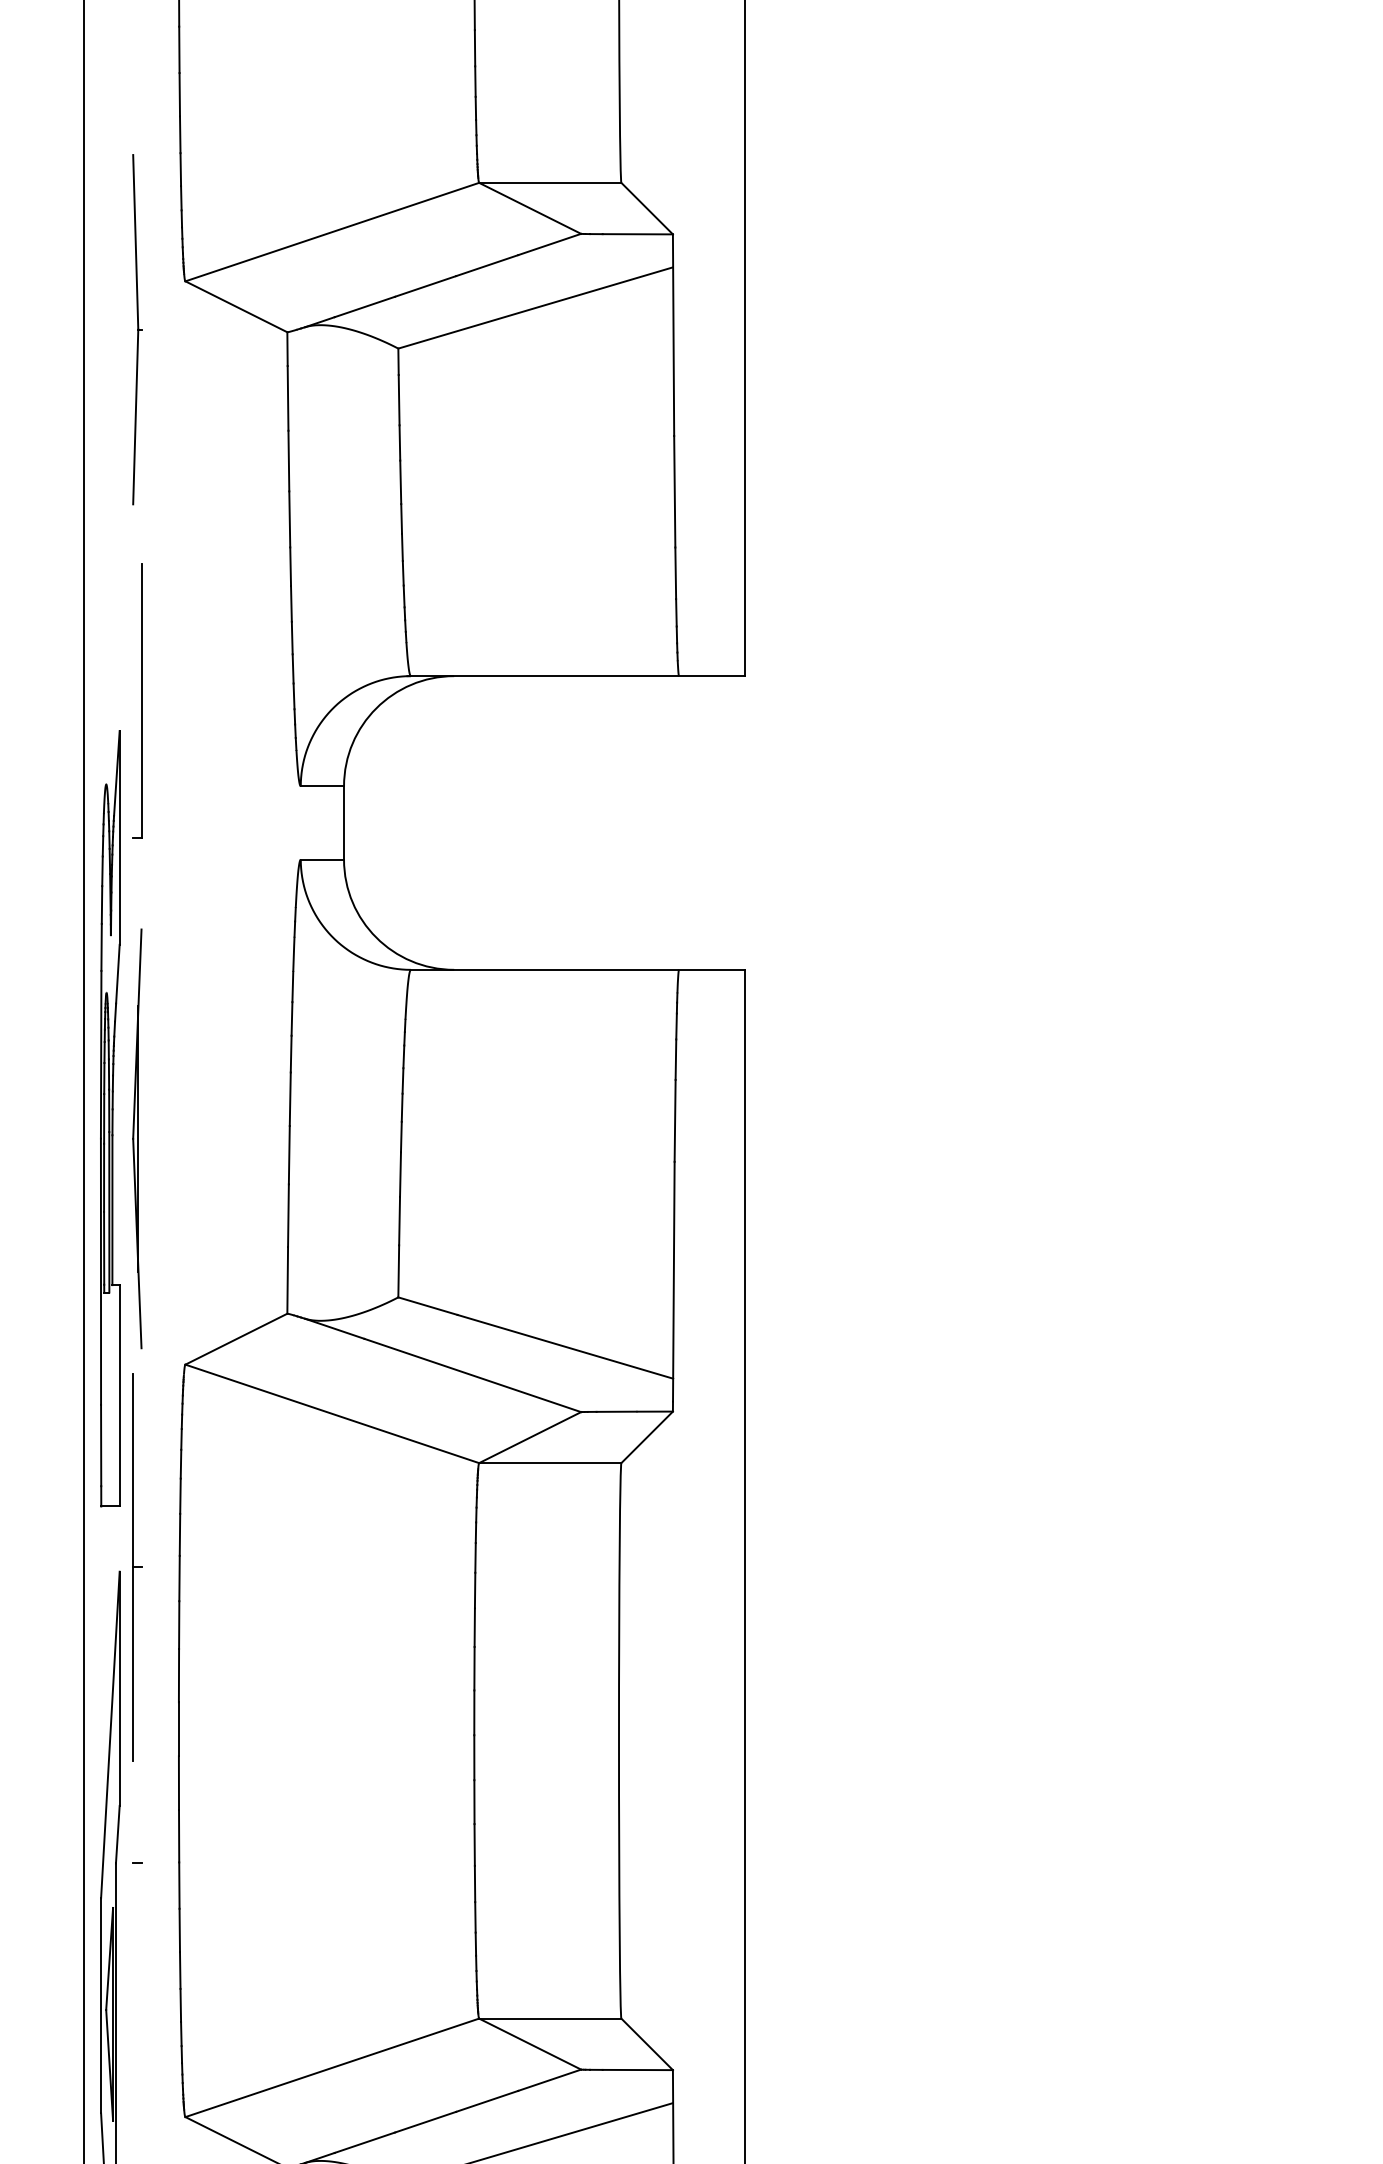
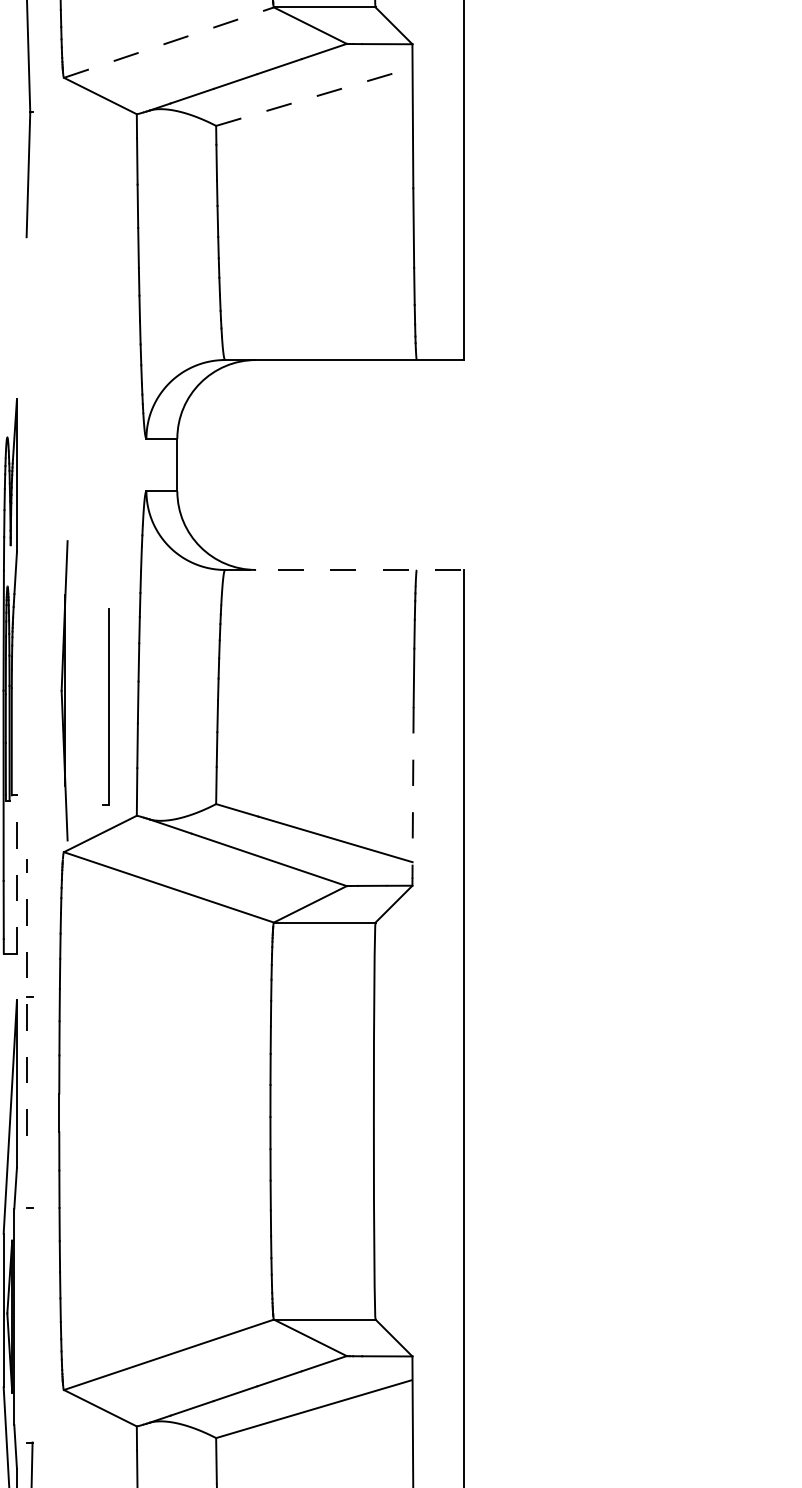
line: (332, 232) -> (169, 42), solid -> dashed
line: (536, 307) -> (314, 96), solid -> dashed
part: (137, 700) -> (106, 706), moved
line: (578, 969) -> (344, 569), solid -> dashed
part: (137, 1138) -> (64, 690), moved
line: (673, 1281) -> (412, 792), solid -> dashed
line: (119, 1395) -> (16, 874), solid -> dashed
line: (133, 1567) -> (26, 997), solid -> dashed

